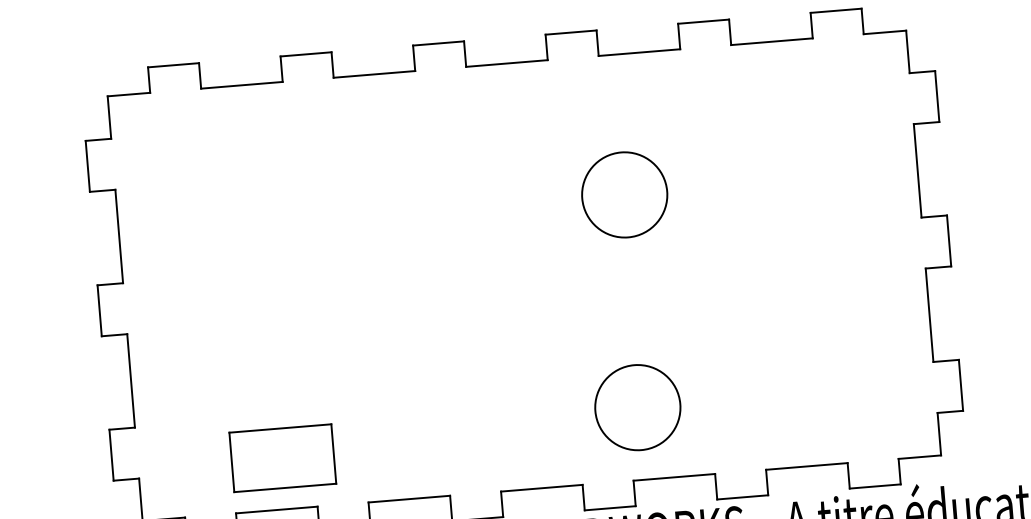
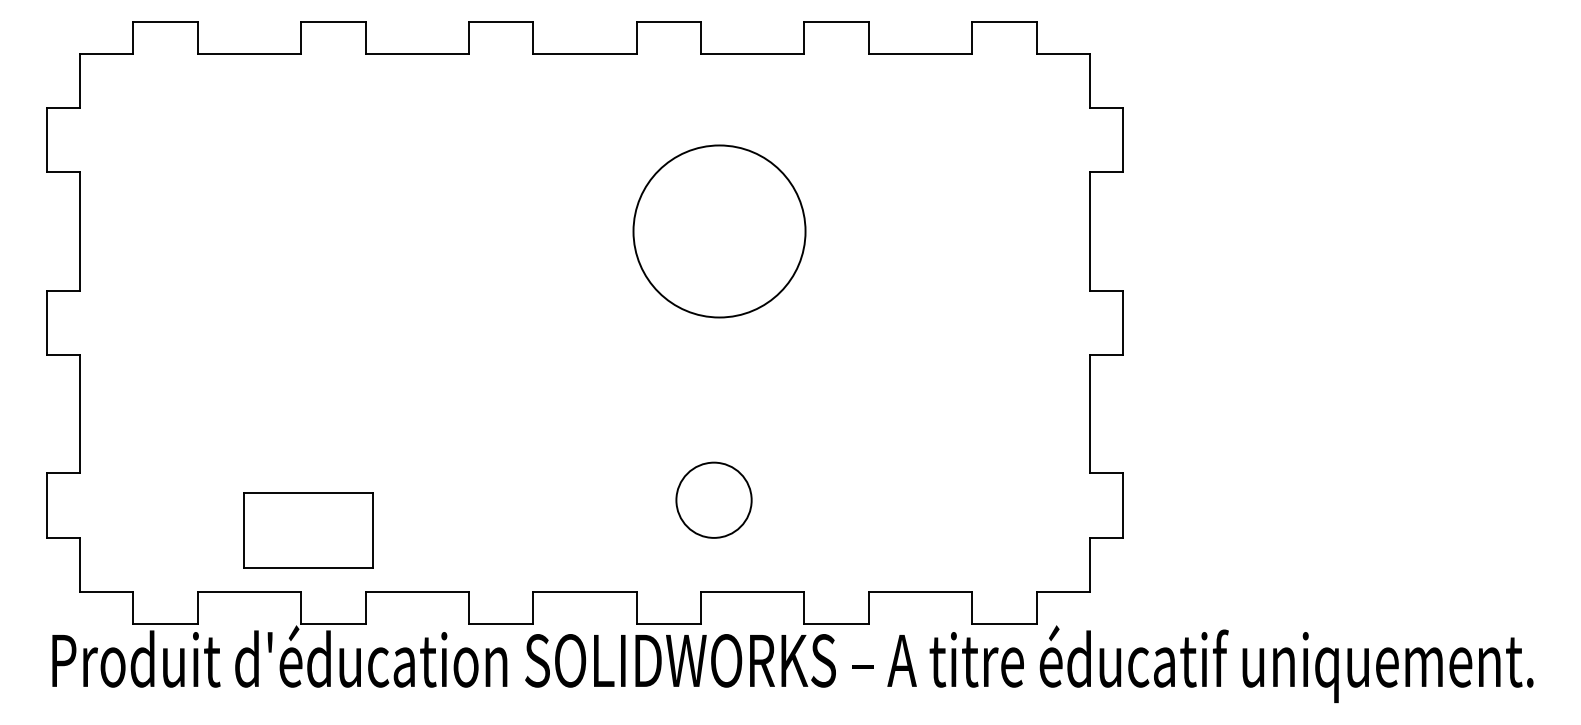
circle: (624, 194) -> (719, 231), size x1.6
circle: (637, 407) -> (713, 500), size x0.7
part: (282, 458) -> (308, 530), moved

